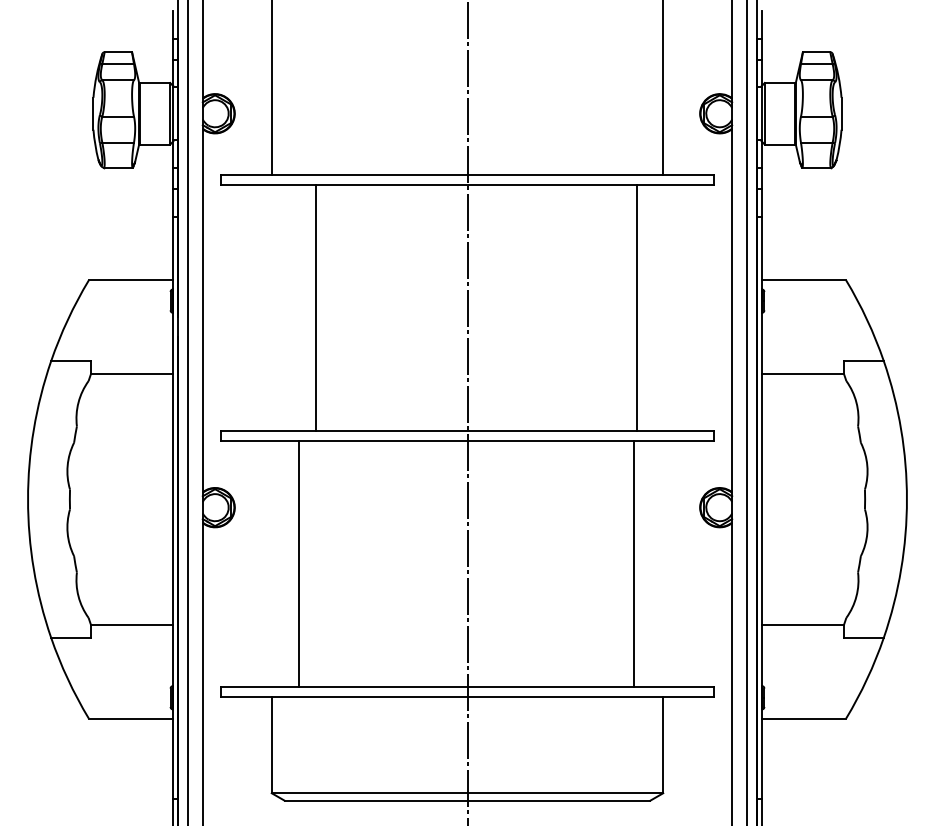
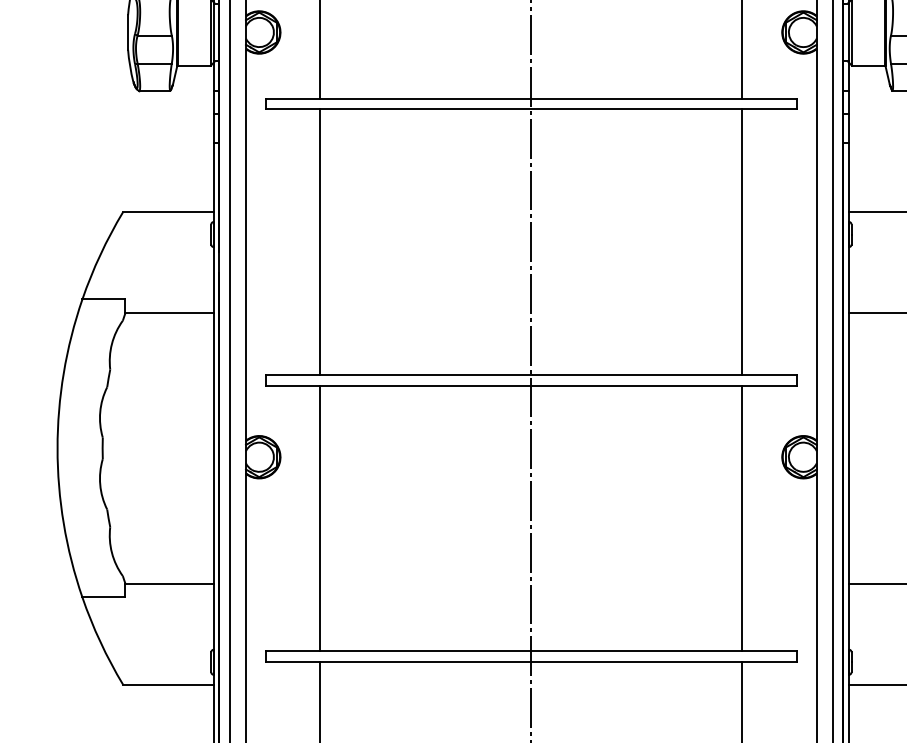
line: (315, 308) -> (320, 242), moved
line: (637, 308) -> (742, 242), moved
line: (298, 564) -> (320, 518), moved
line: (634, 564) -> (742, 518), moved

